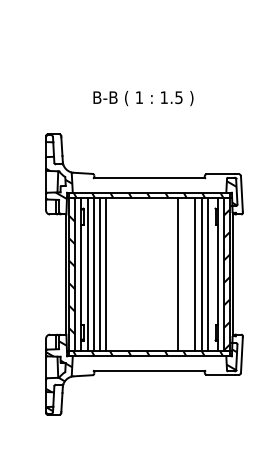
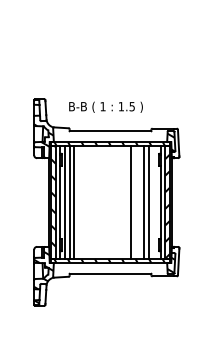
text: (143, 98) -> (106, 107), moved
line: (105, 274) -> (78, 202), removed
line: (207, 274) -> (153, 202), removed

